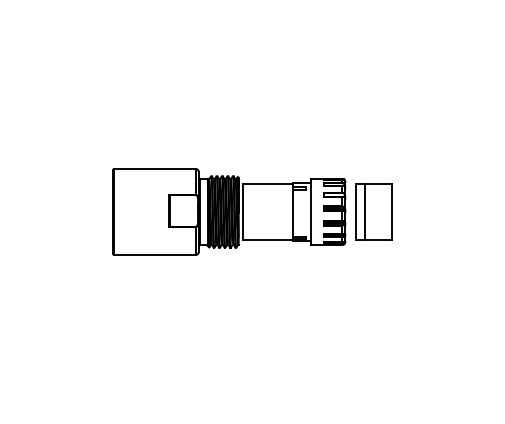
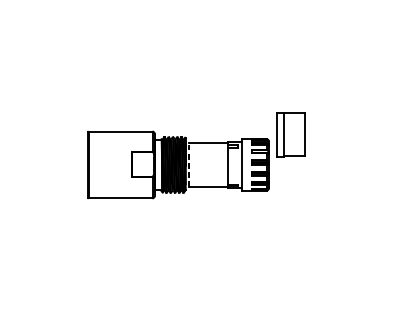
part: (373, 211) -> (290, 134), moved
line: (243, 212) -> (189, 165), solid -> dashed

